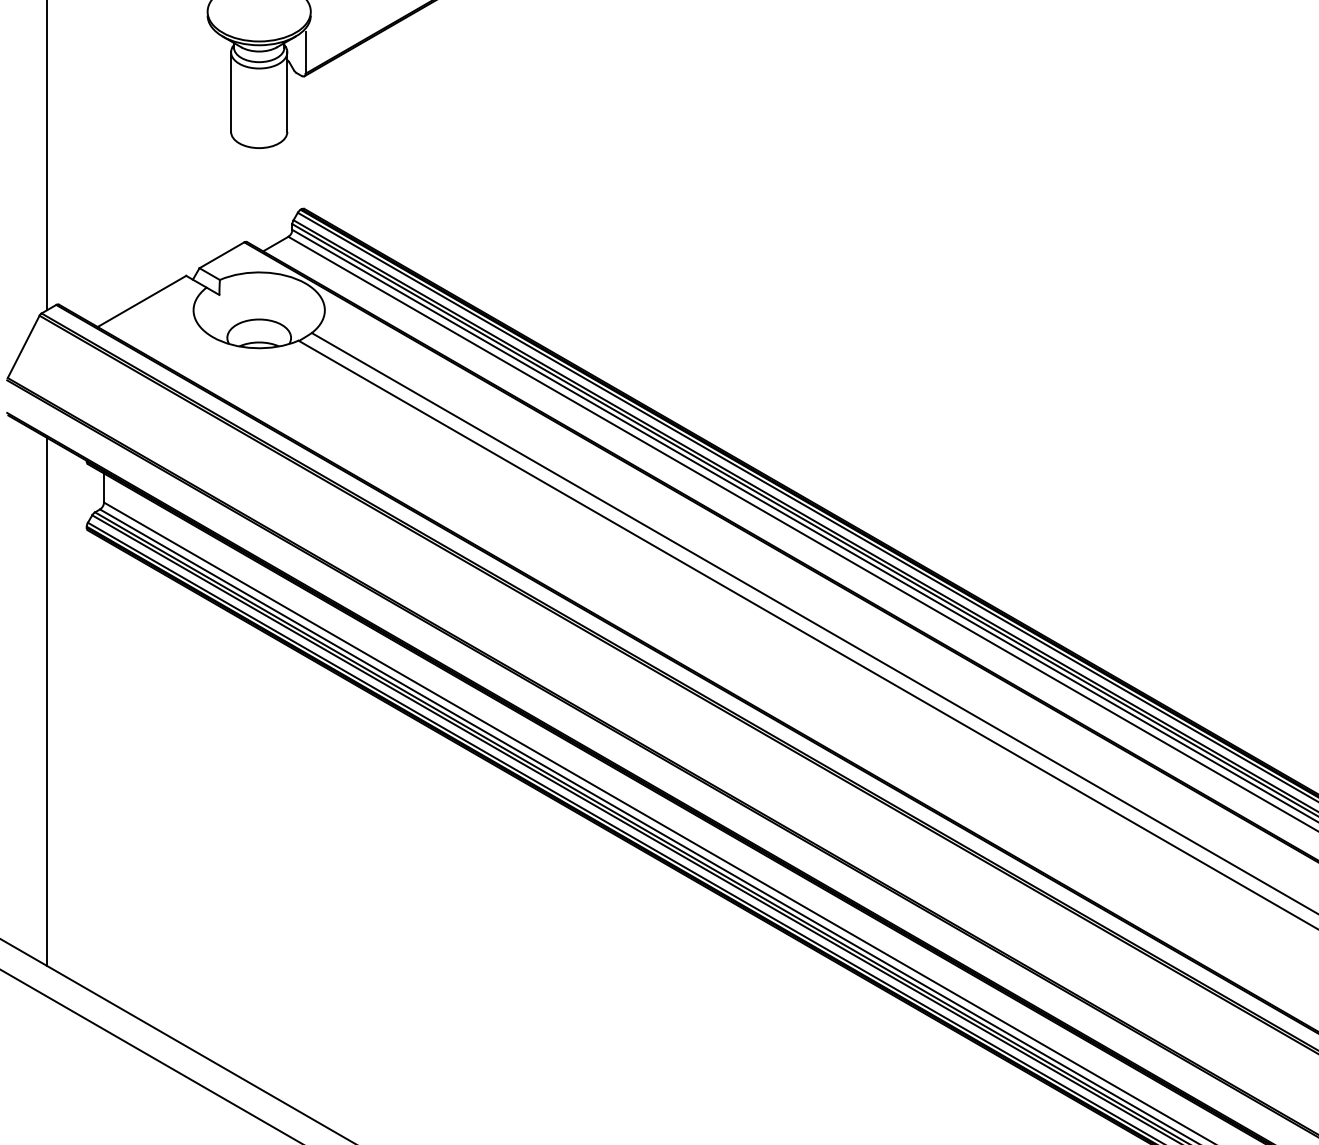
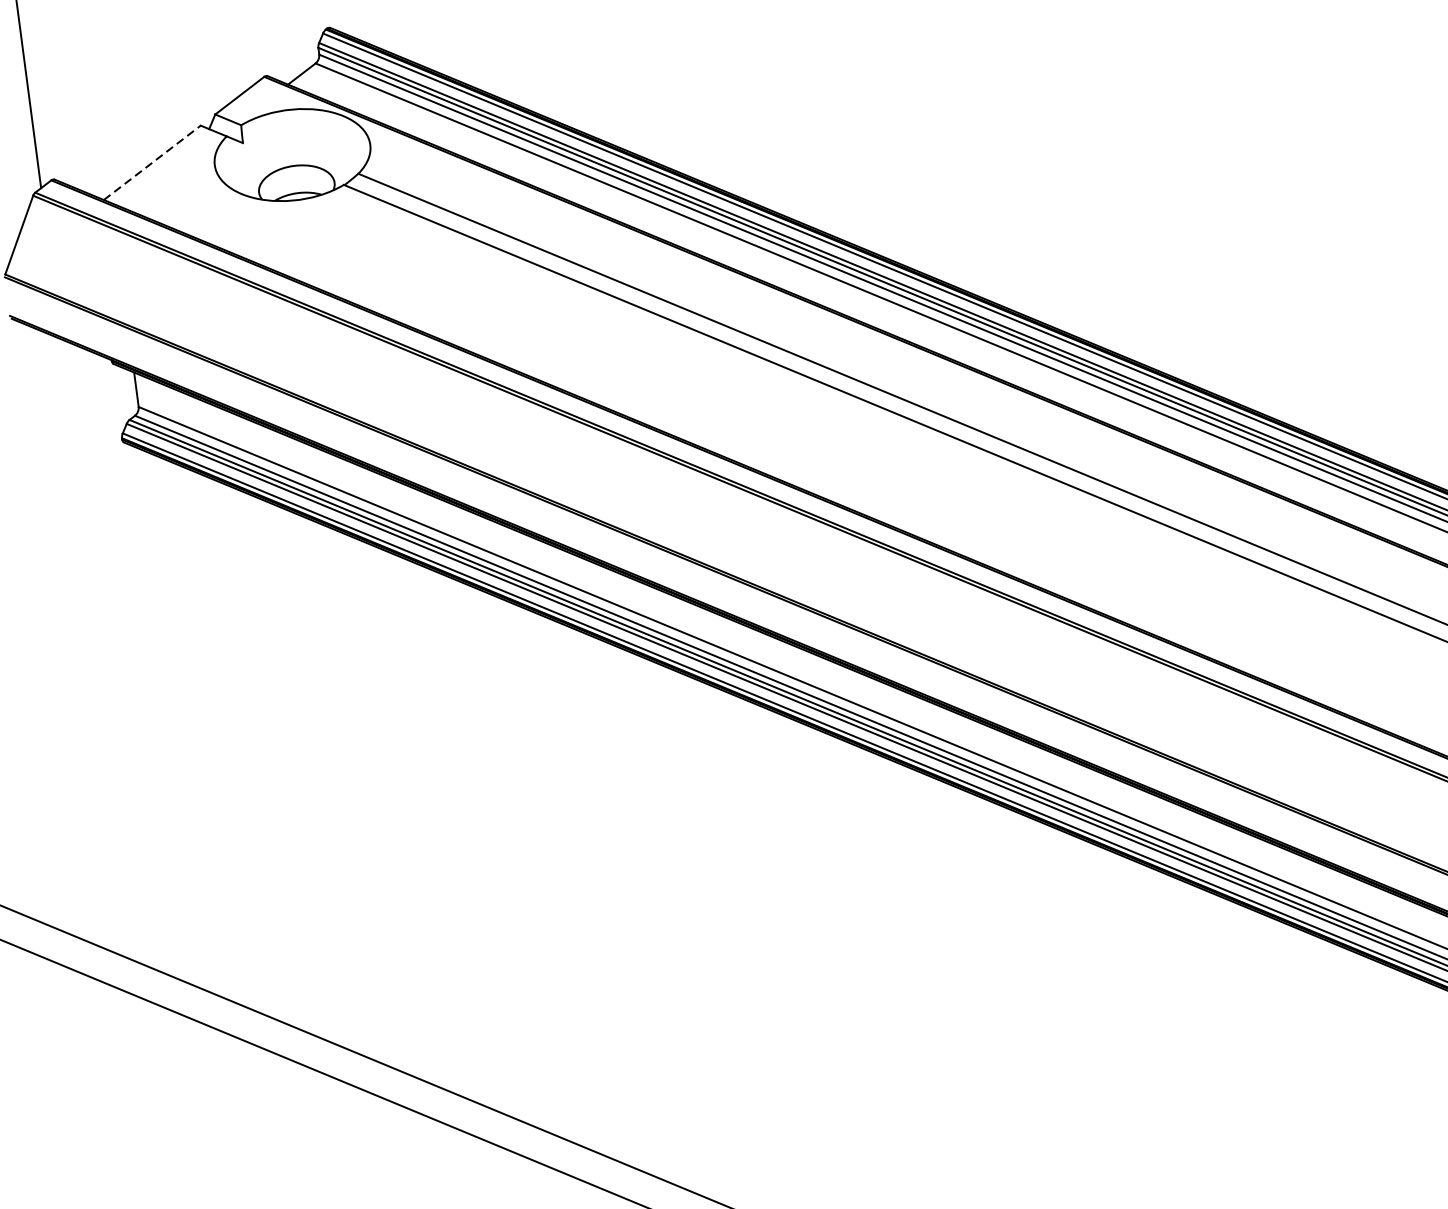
line: (142, 301) -> (152, 162), solid -> dashed
line: (46, 701) -> (101, 651), removed

